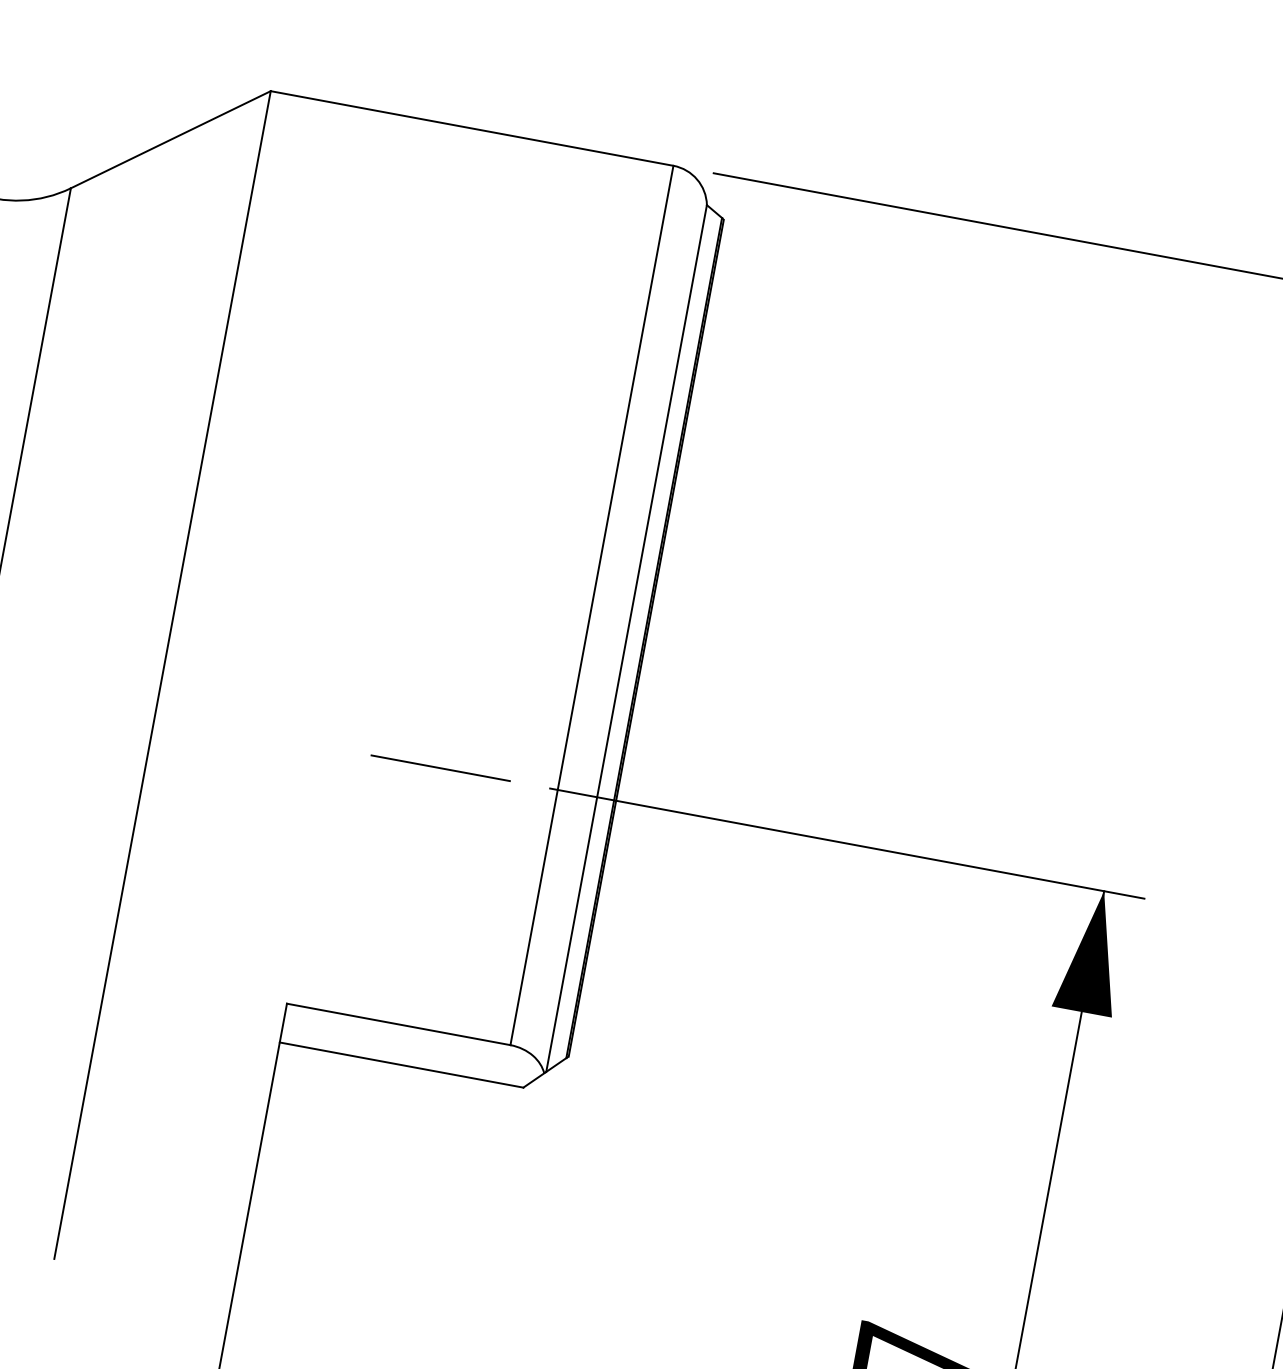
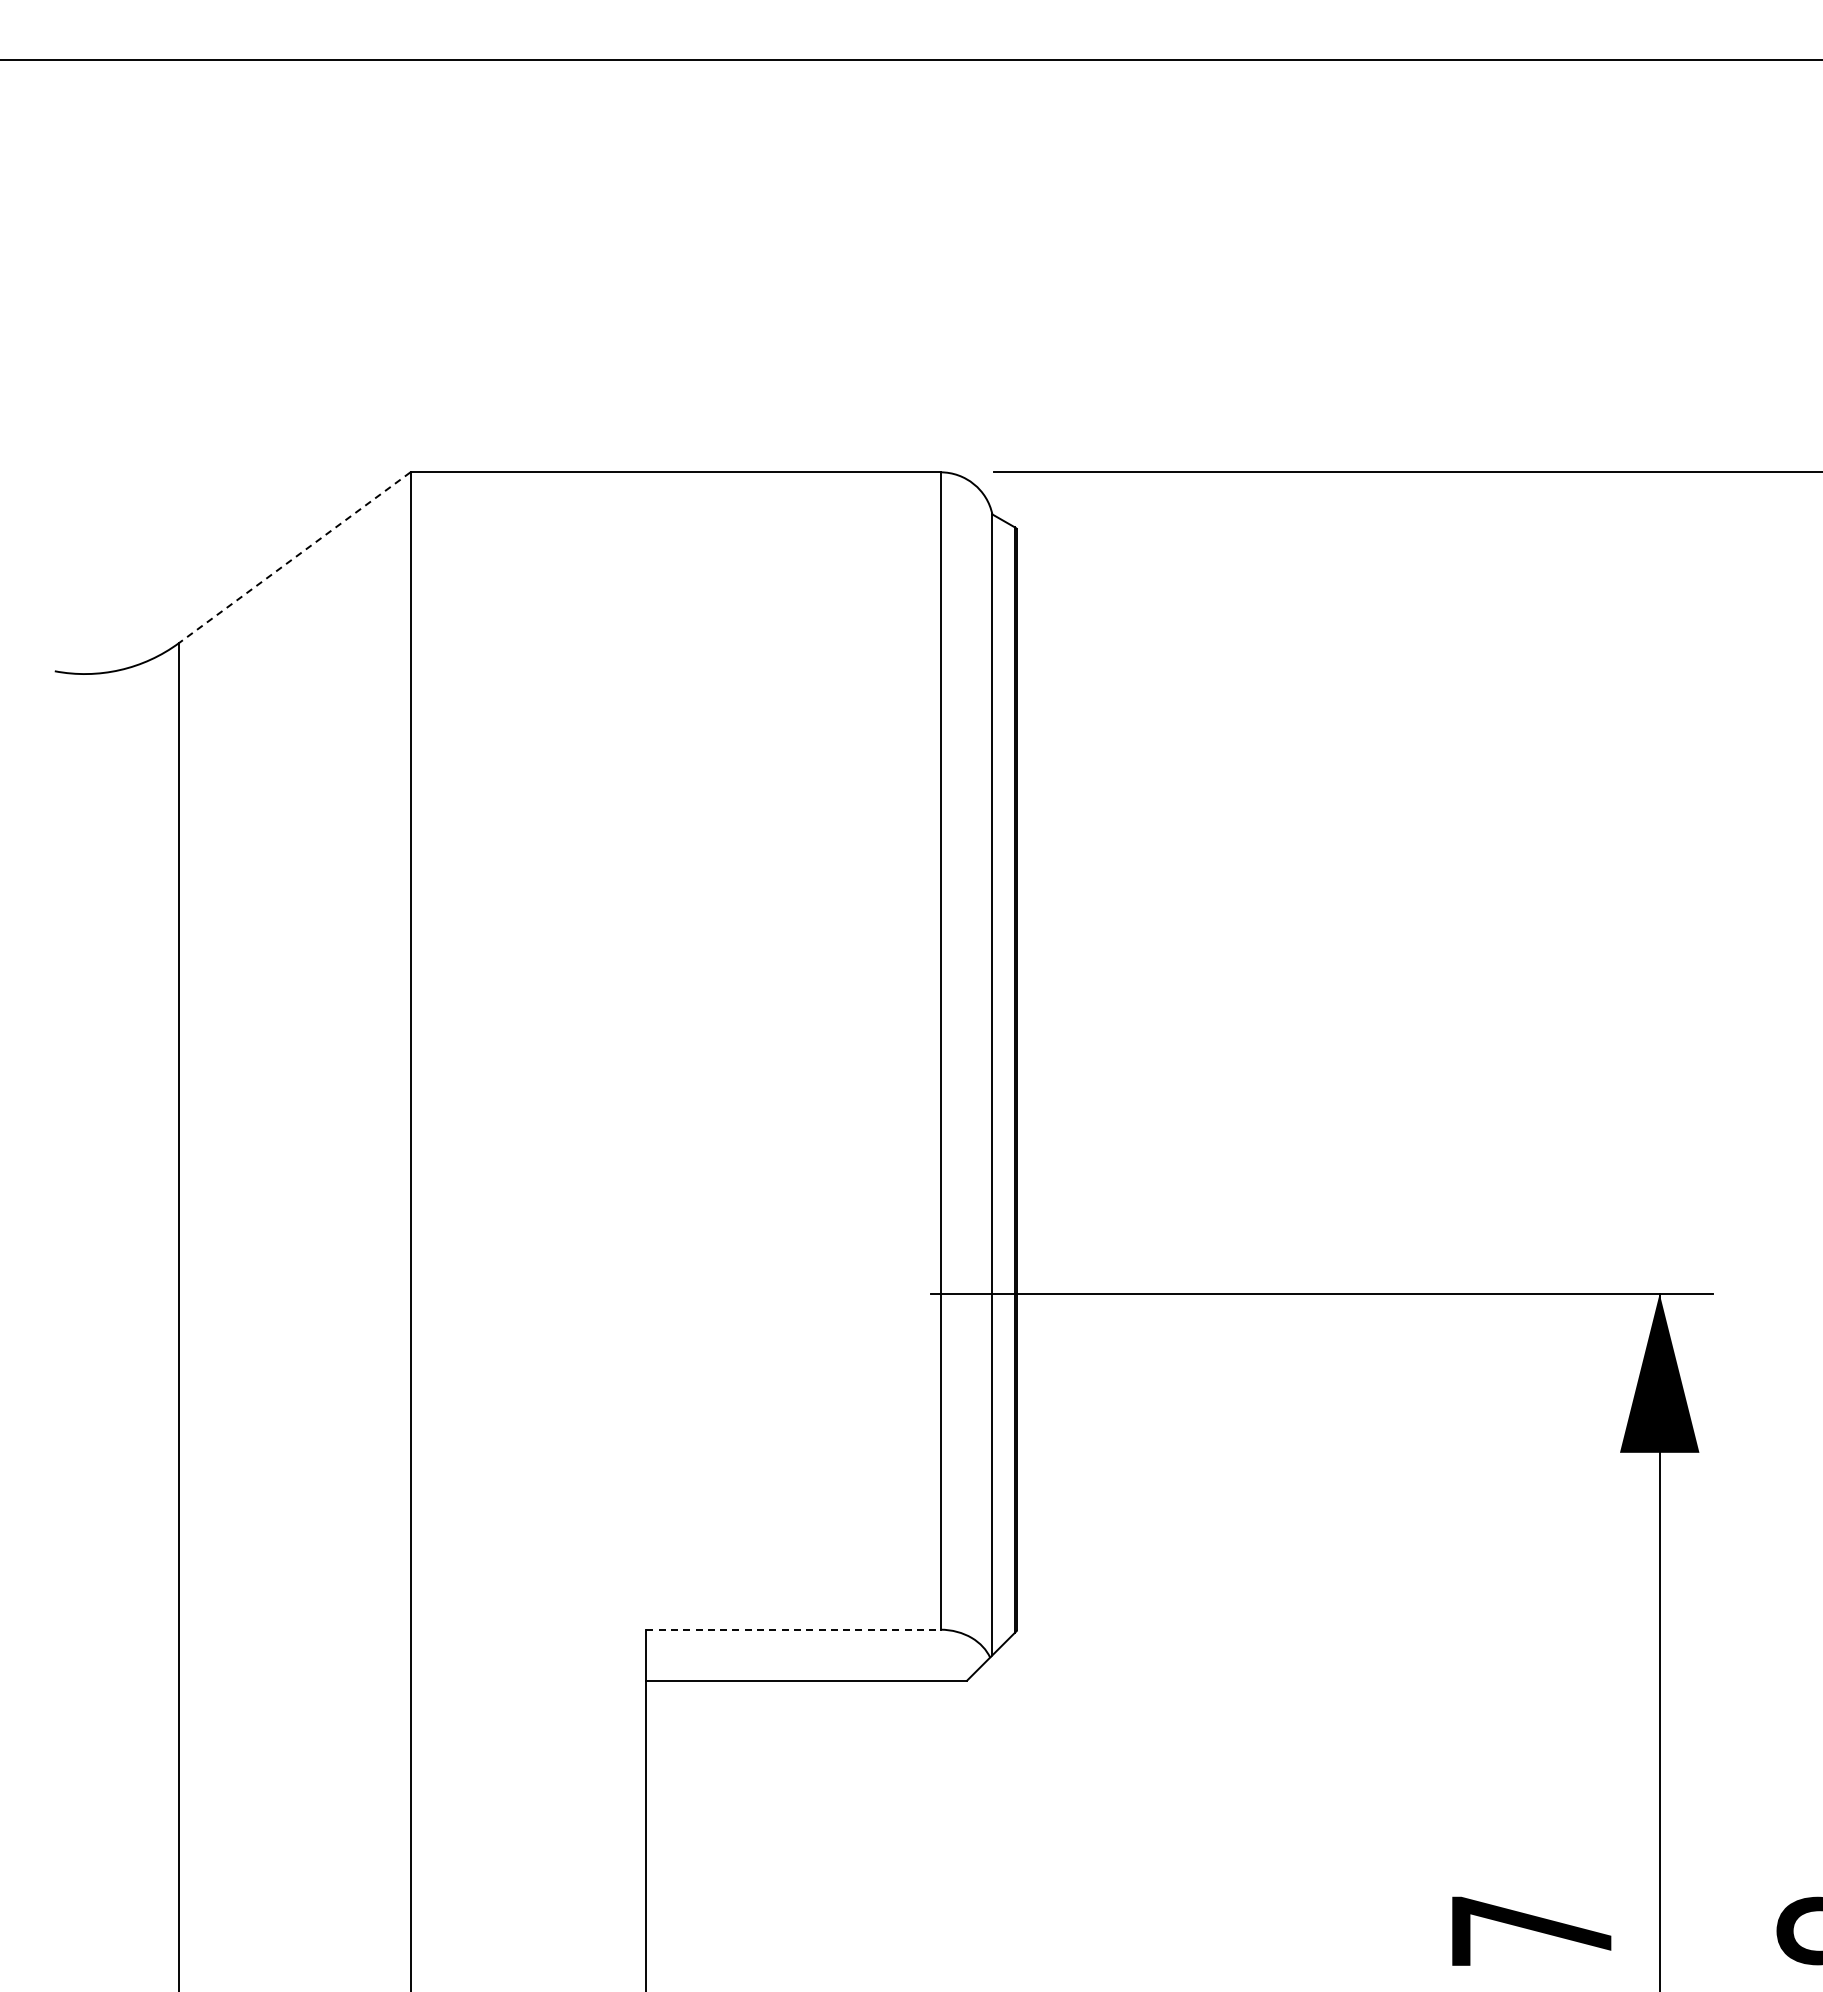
line: (170, 139) -> (294, 557), solid -> dashed
line: (440, 768) -> (786, 1293), removed
line: (398, 1024) -> (793, 1629), solid -> dashed

